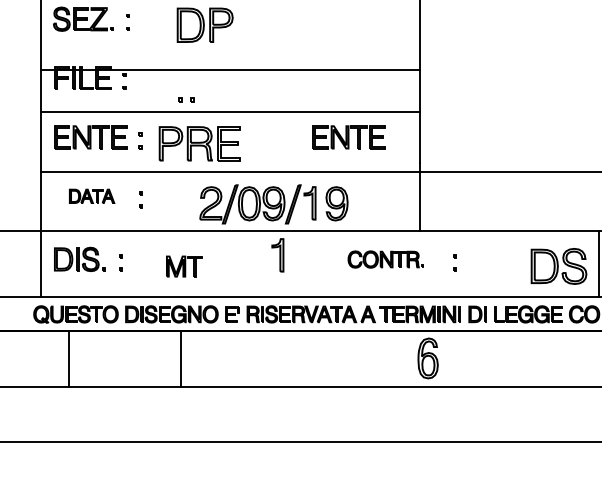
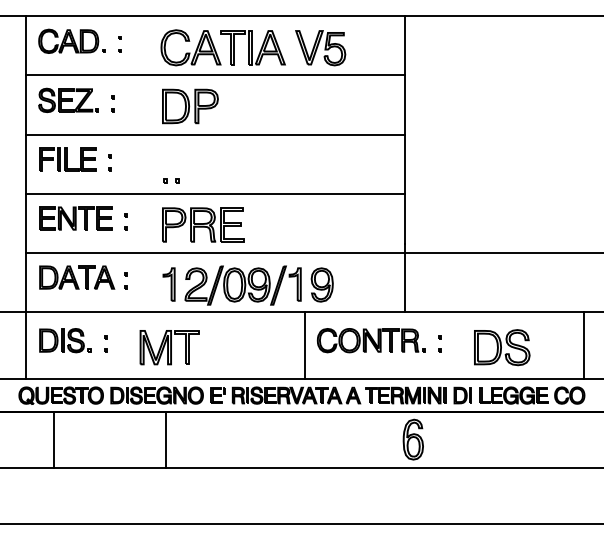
line: (230, 70) -> (215, 134), moved
part: (348, 137) -> (333, 218), removed
part: (200, 143) -> (203, 224), moved
part: (92, 196) -> (77, 277), size x1.67
part: (277, 255) -> (168, 284), moved
part: (385, 259) -> (370, 340), size x1.43
line: (320, 263) -> (305, 344), added
part: (184, 266) -> (169, 347), size x1.67
part: (559, 266) -> (502, 347), moved

